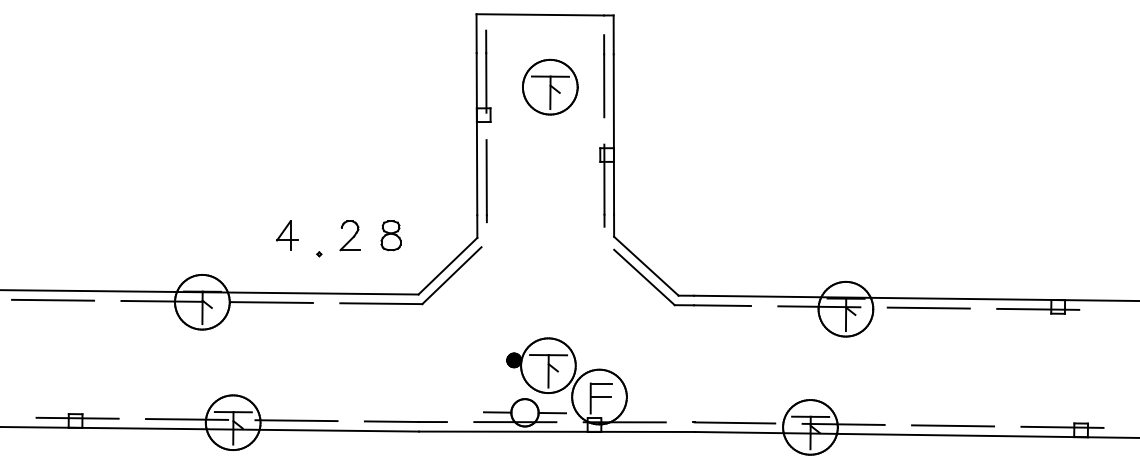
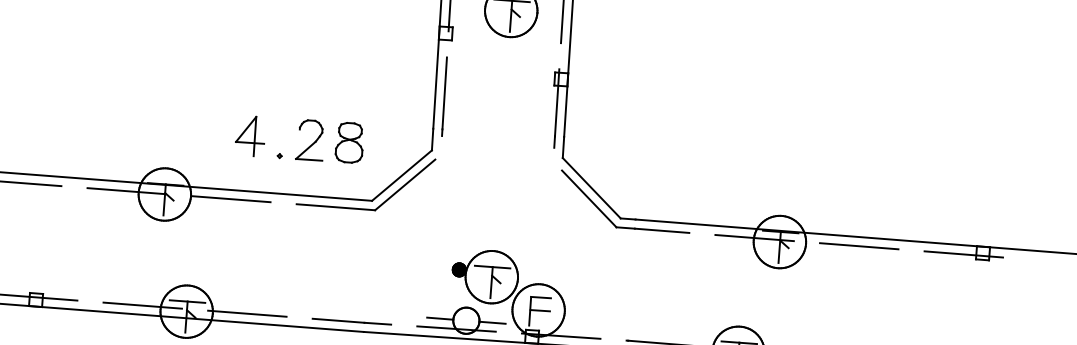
part: (286, 235) -> (249, 136), size x1.43
part: (349, 235) -> (309, 140), size x1.43
part: (390, 235) -> (349, 142), size x1.43

